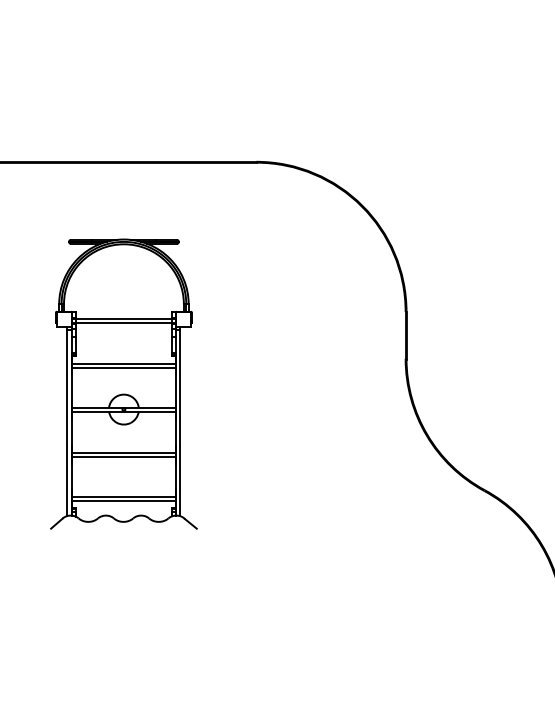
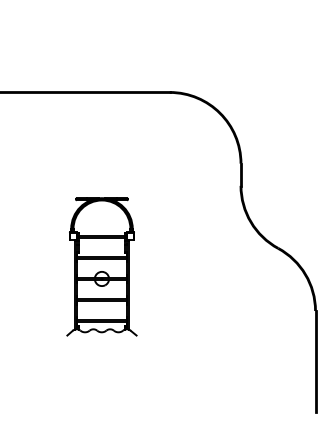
part: (122, 383) -> (101, 266), moved

